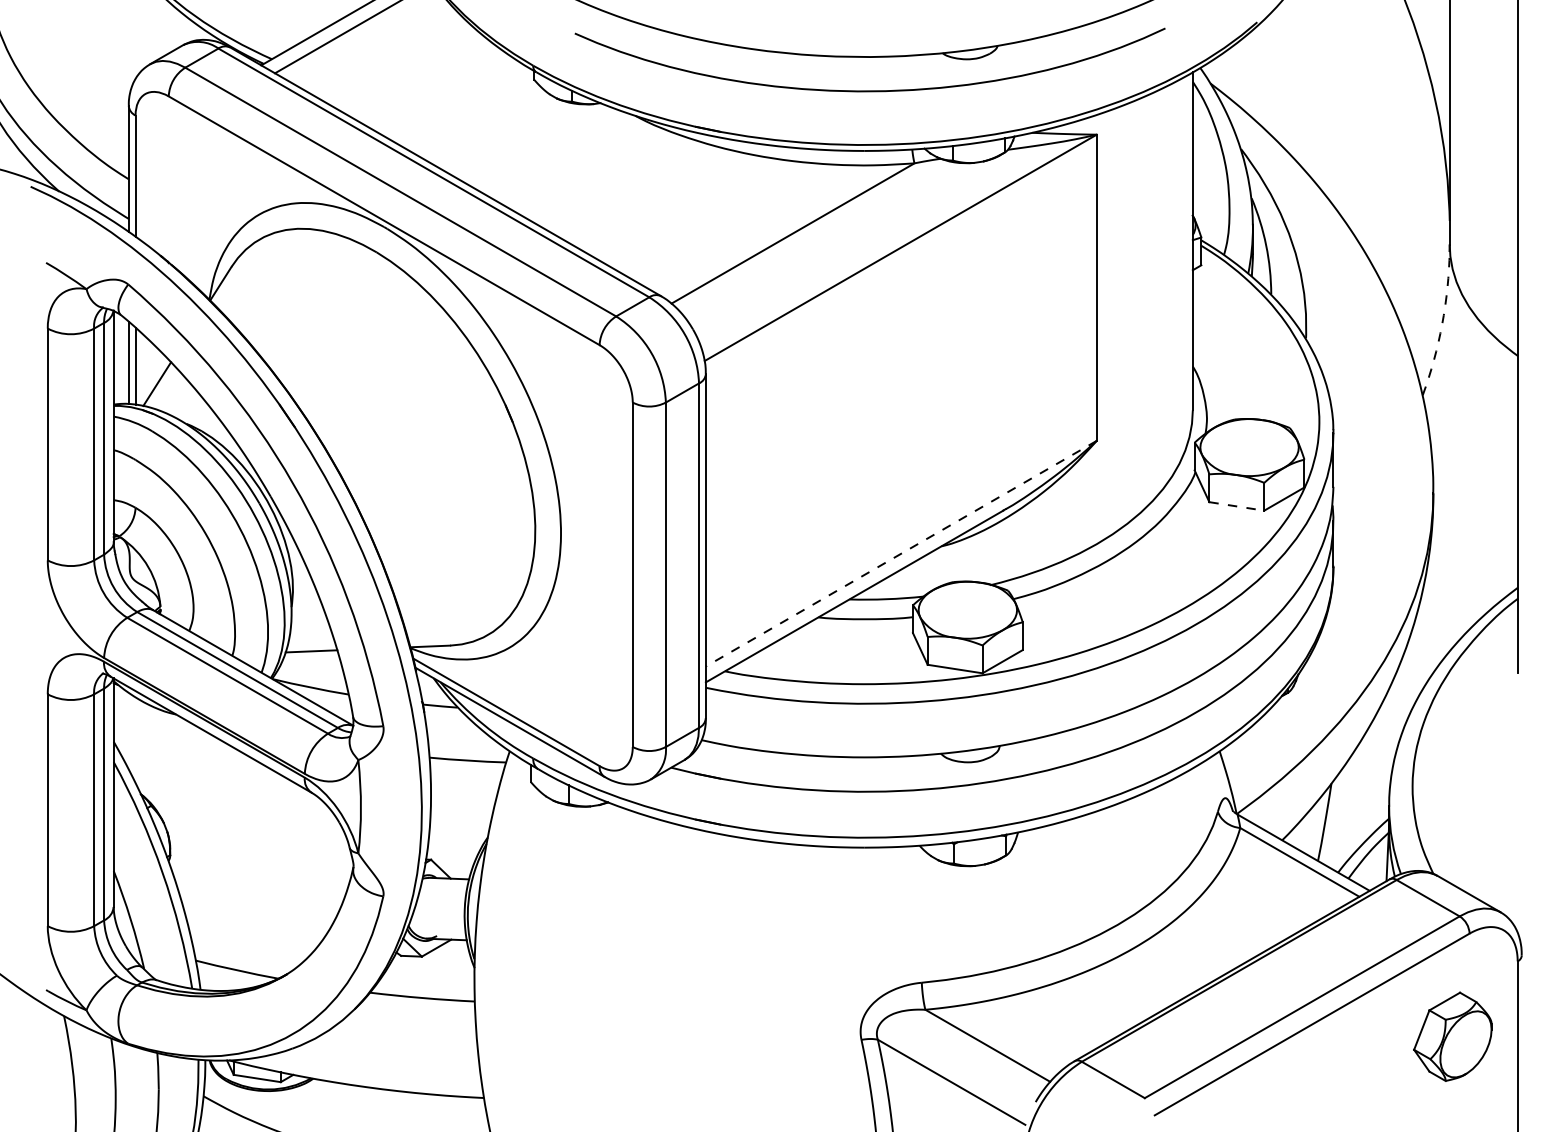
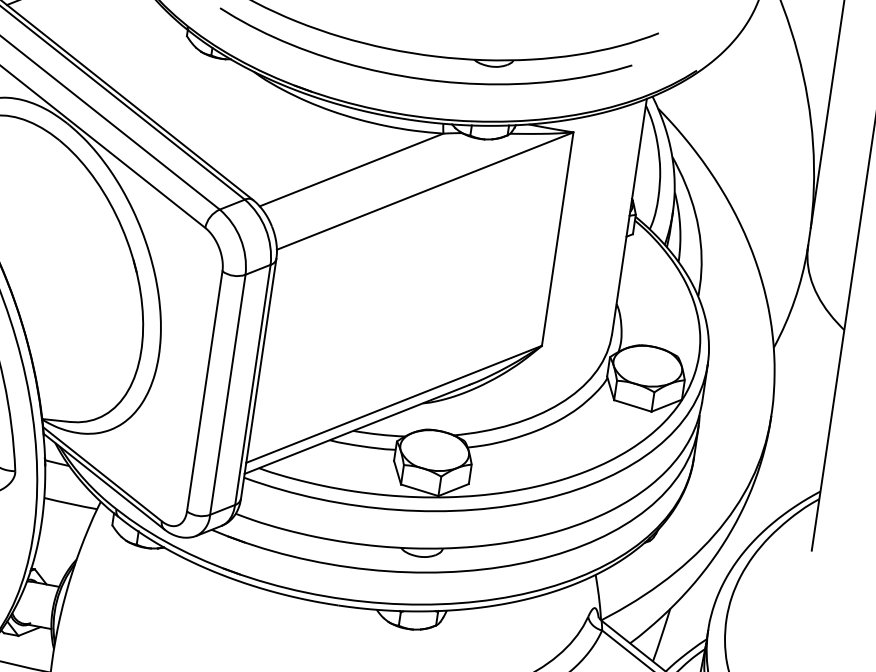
arc: (1442, 324) -> (794, 300), dashed -> solid
line: (1236, 506) -> (632, 405), dashed -> solid
line: (901, 553) -> (394, 404), dashed -> solid

